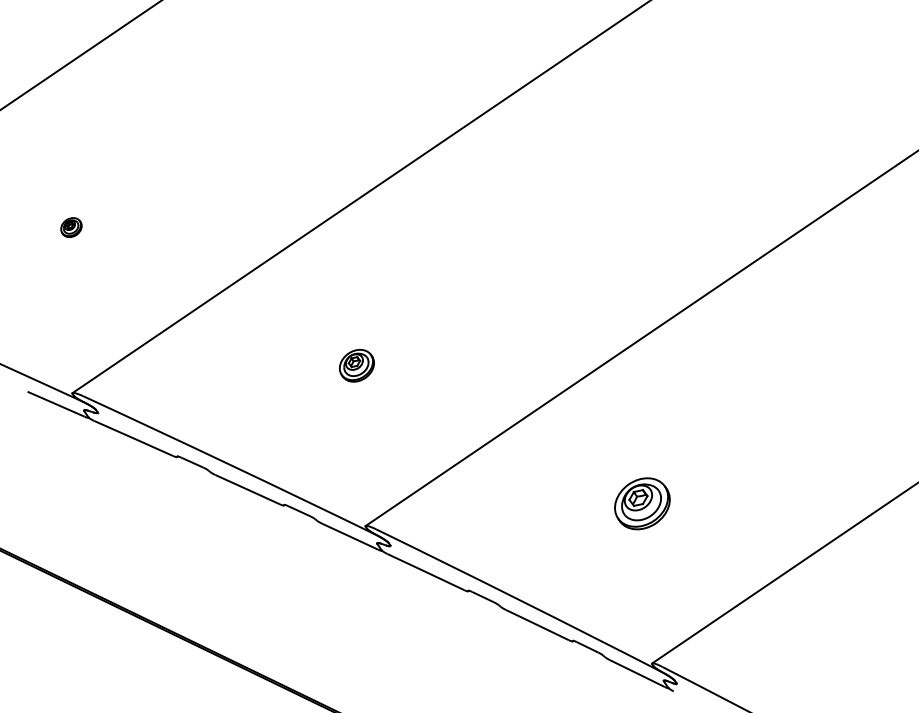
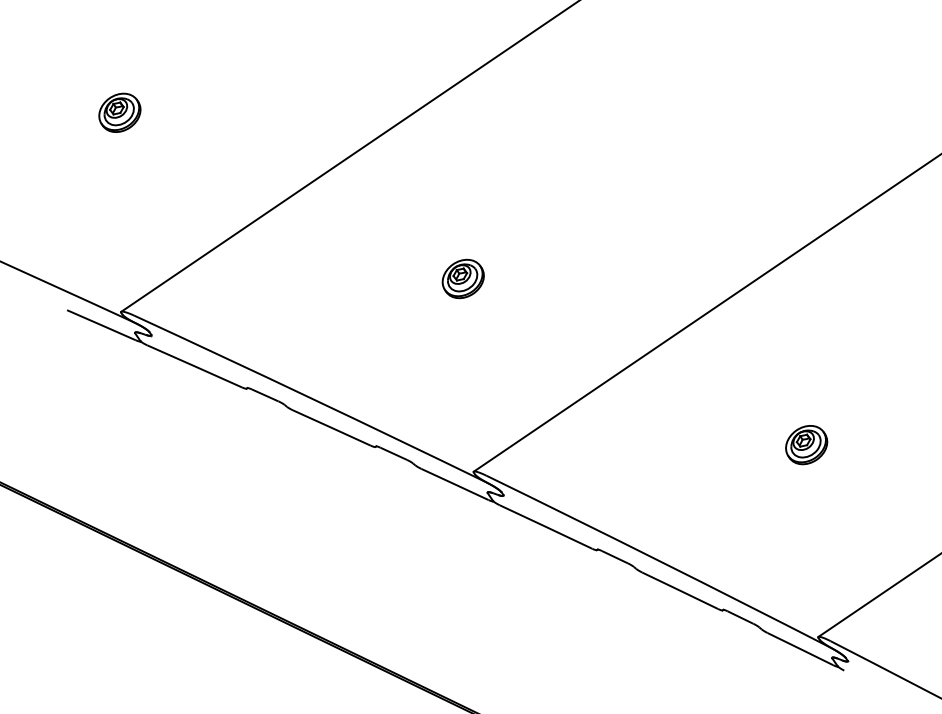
part: (71, 227) -> (119, 112), size x1.67
part: (642, 503) -> (806, 444), size x0.62

